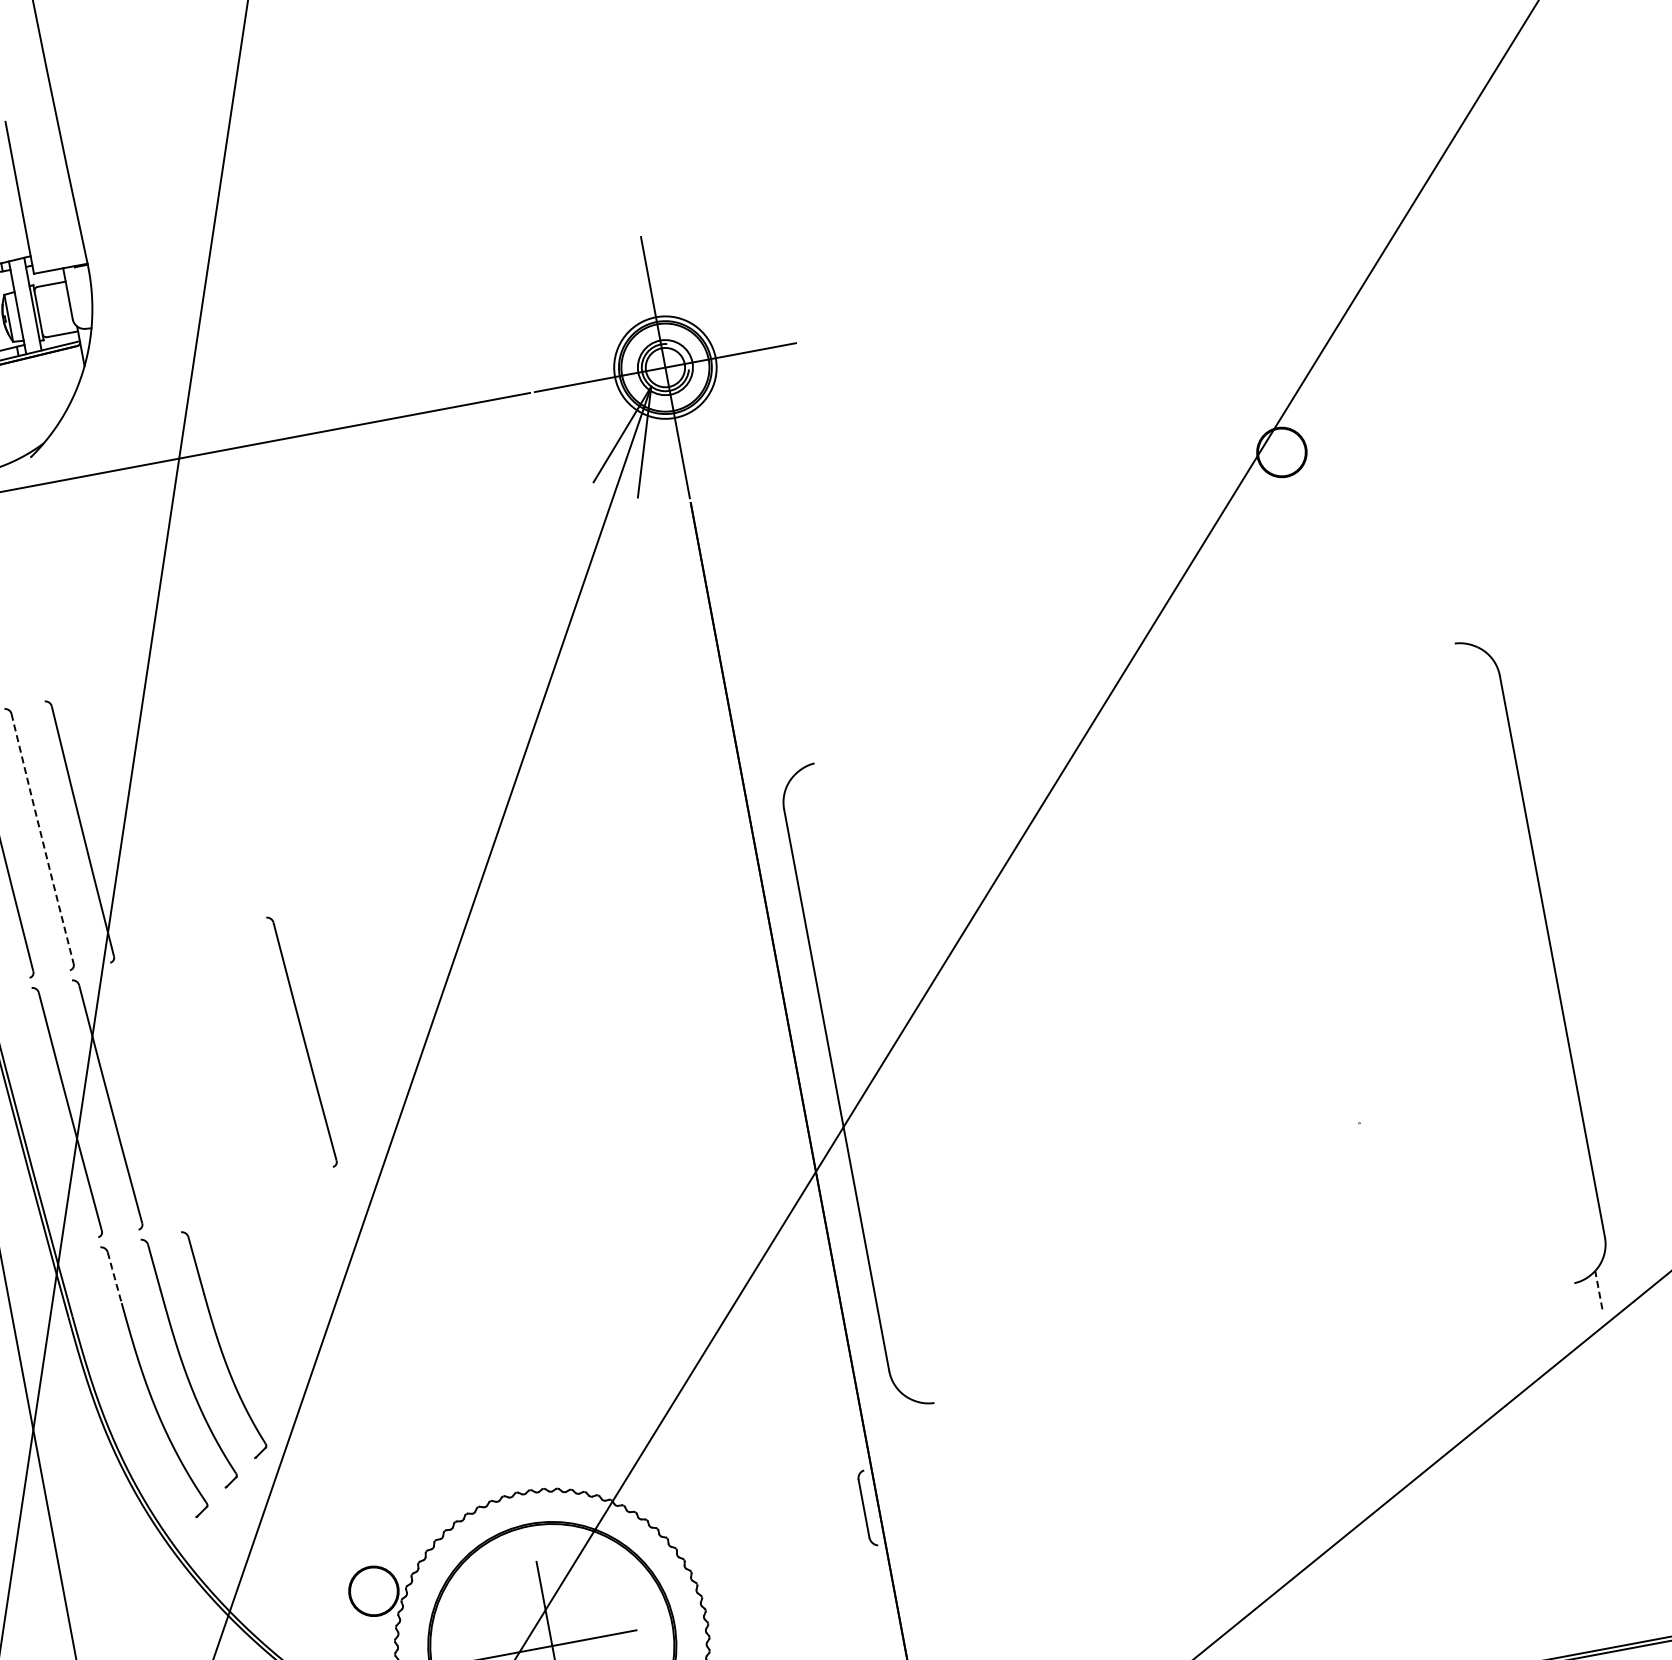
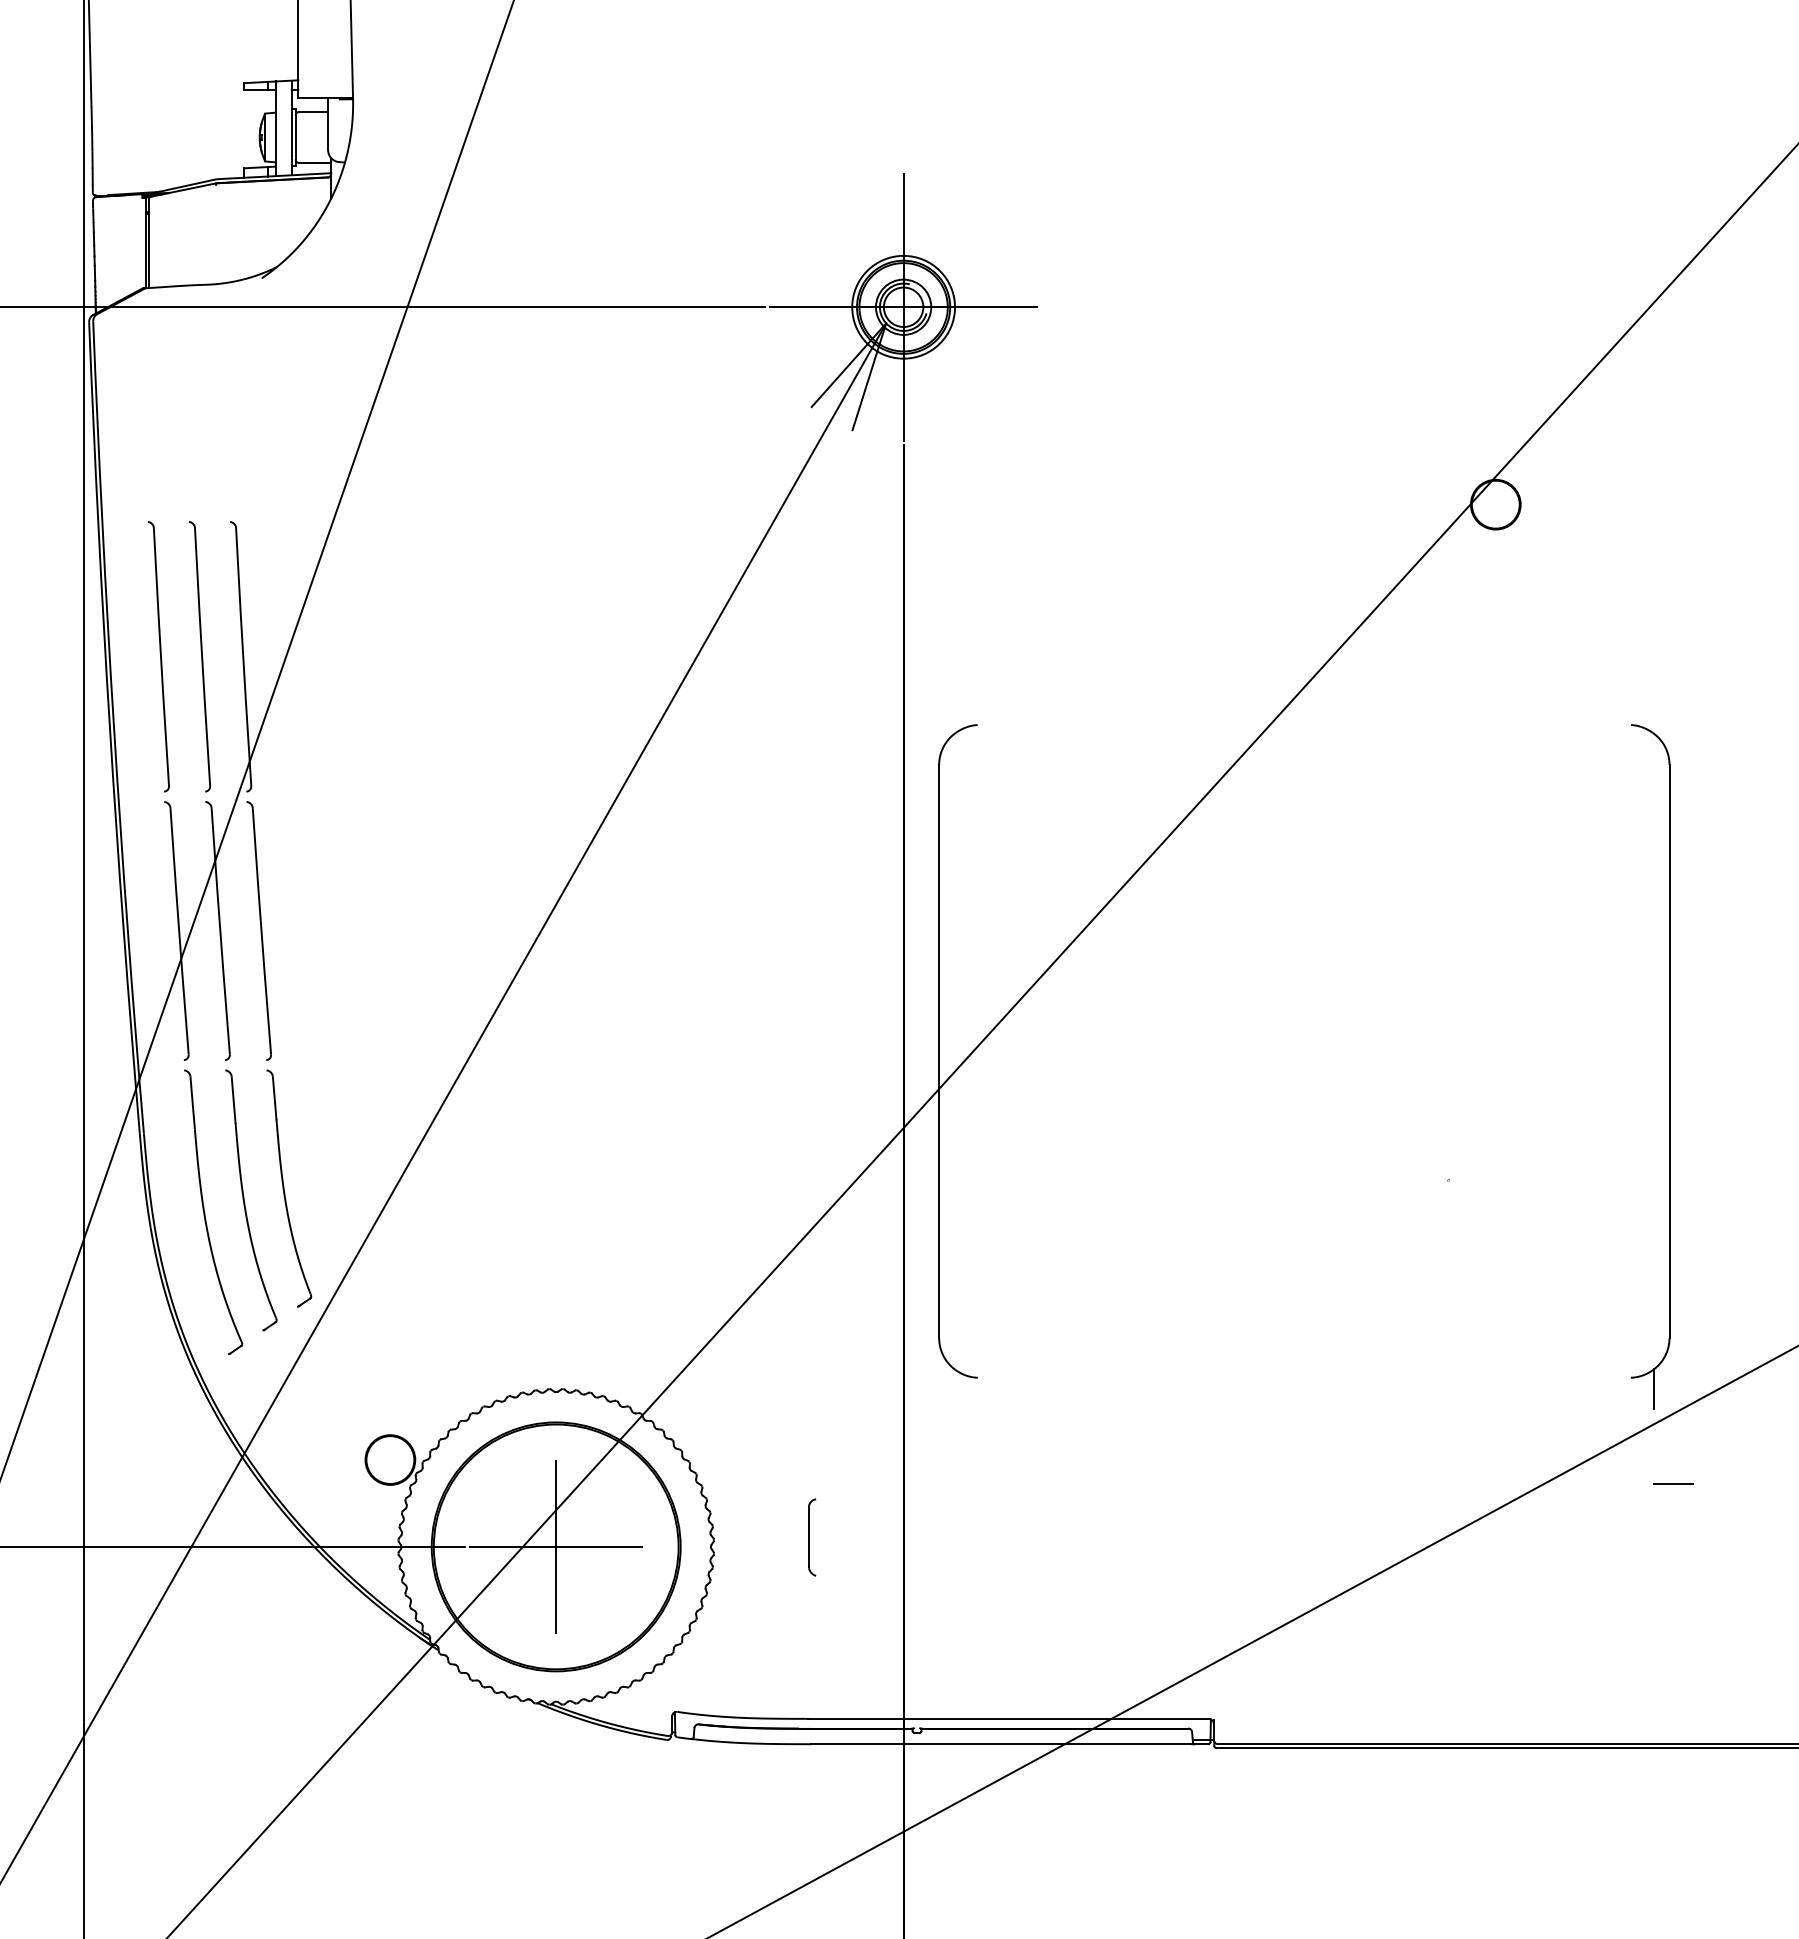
line: (42, 839) -> (202, 657), dashed -> solid
part: (301, 1041) -> (258, 930), moved
line: (114, 1277) -> (192, 1102), dashed -> solid
line: (1598, 1290) -> (1653, 1389), dashed -> solid
line: (1635, 1379) -> (1673, 1483), added
part: (867, 1508) -> (812, 1537), moved

